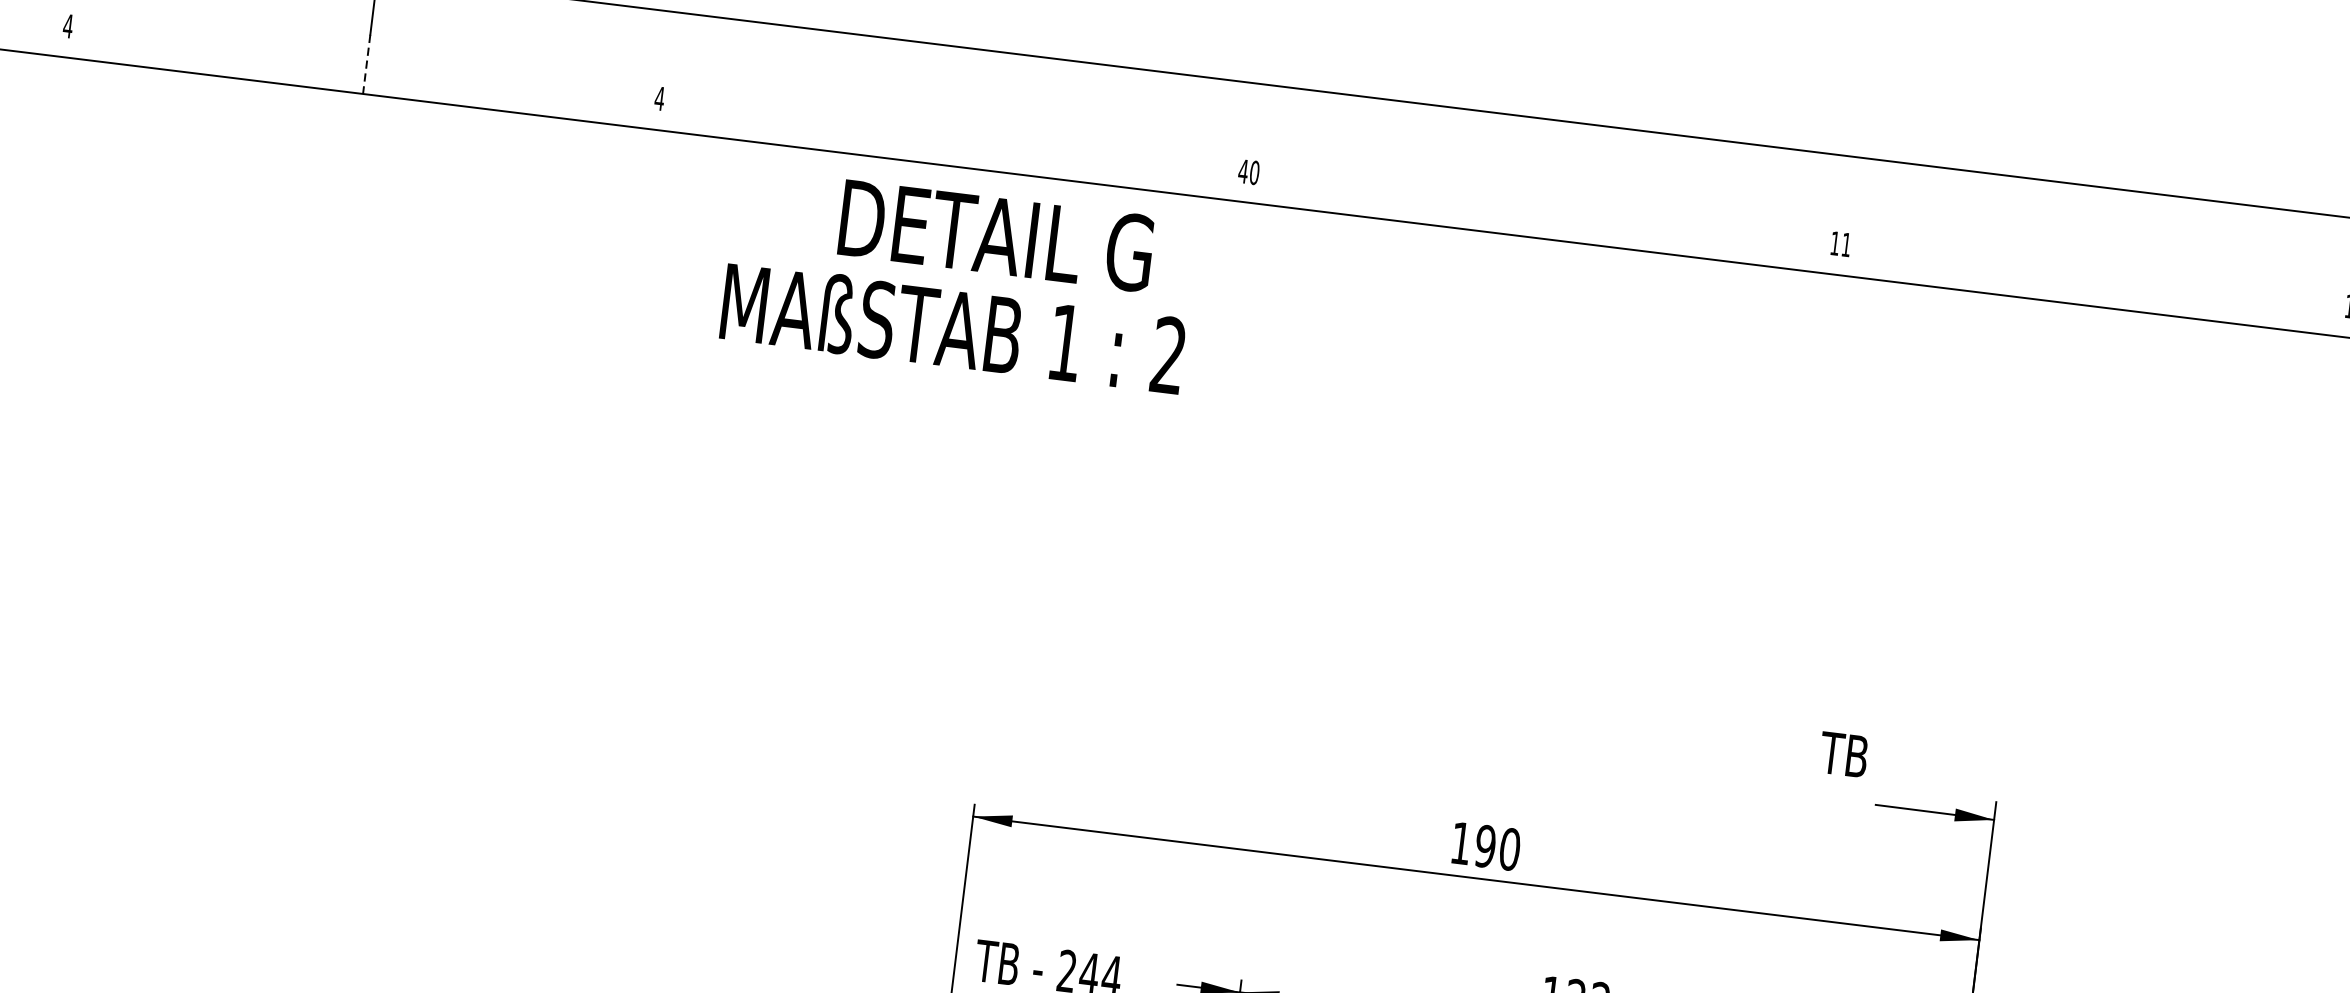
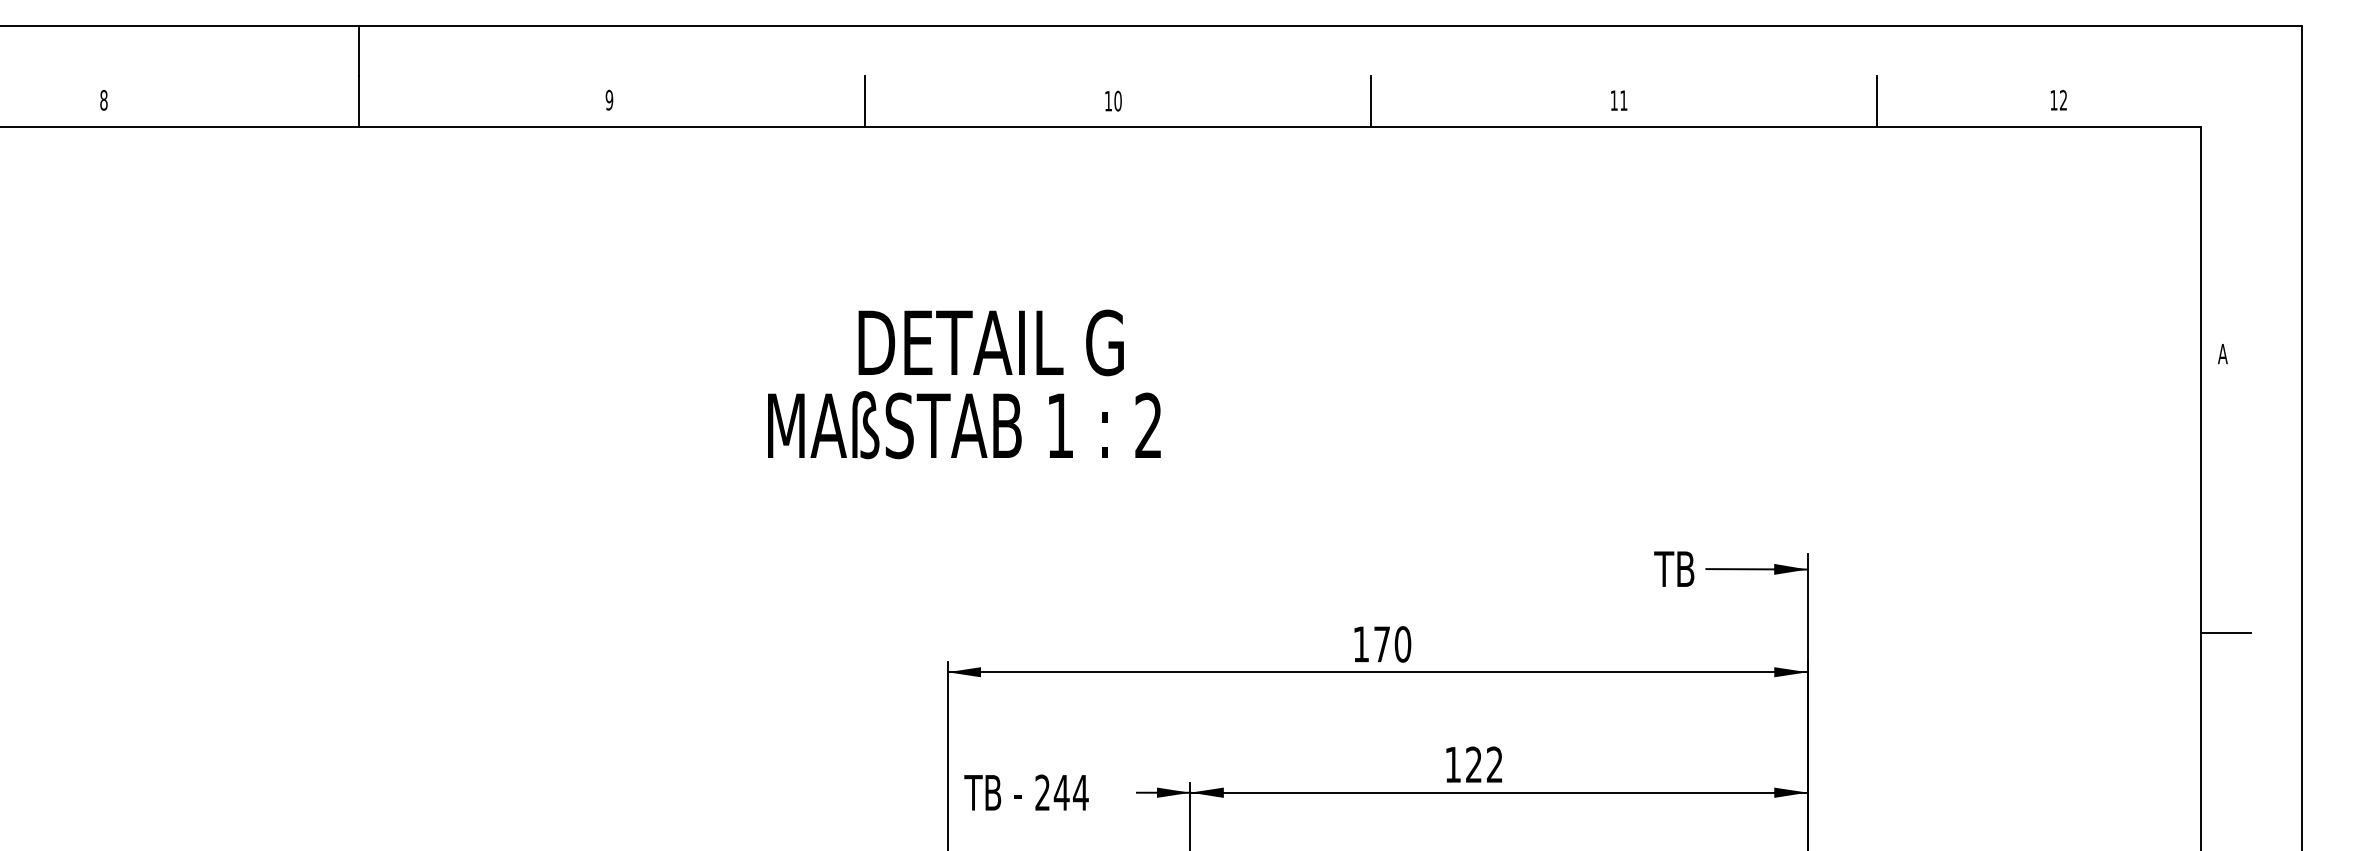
text: (67, 26) -> (103, 100), 4 -> 8
line: (366, 65) -> (359, 102), dashed -> solid
text: (659, 97) -> (609, 99), 4 -> 9
line: (959, 136) -> (865, 101), added
text: (1243, 171) -> (1108, 101), 40 -> 10
line: (1549, 209) -> (1370, 101), added
text: (959, 280) -> (964, 384), moved
line: (2141, 282) -> (1876, 101), added
text: (1844, 753) -> (1674, 568), moved
text: (1484, 846) -> (1381, 644), 190 -> 170

